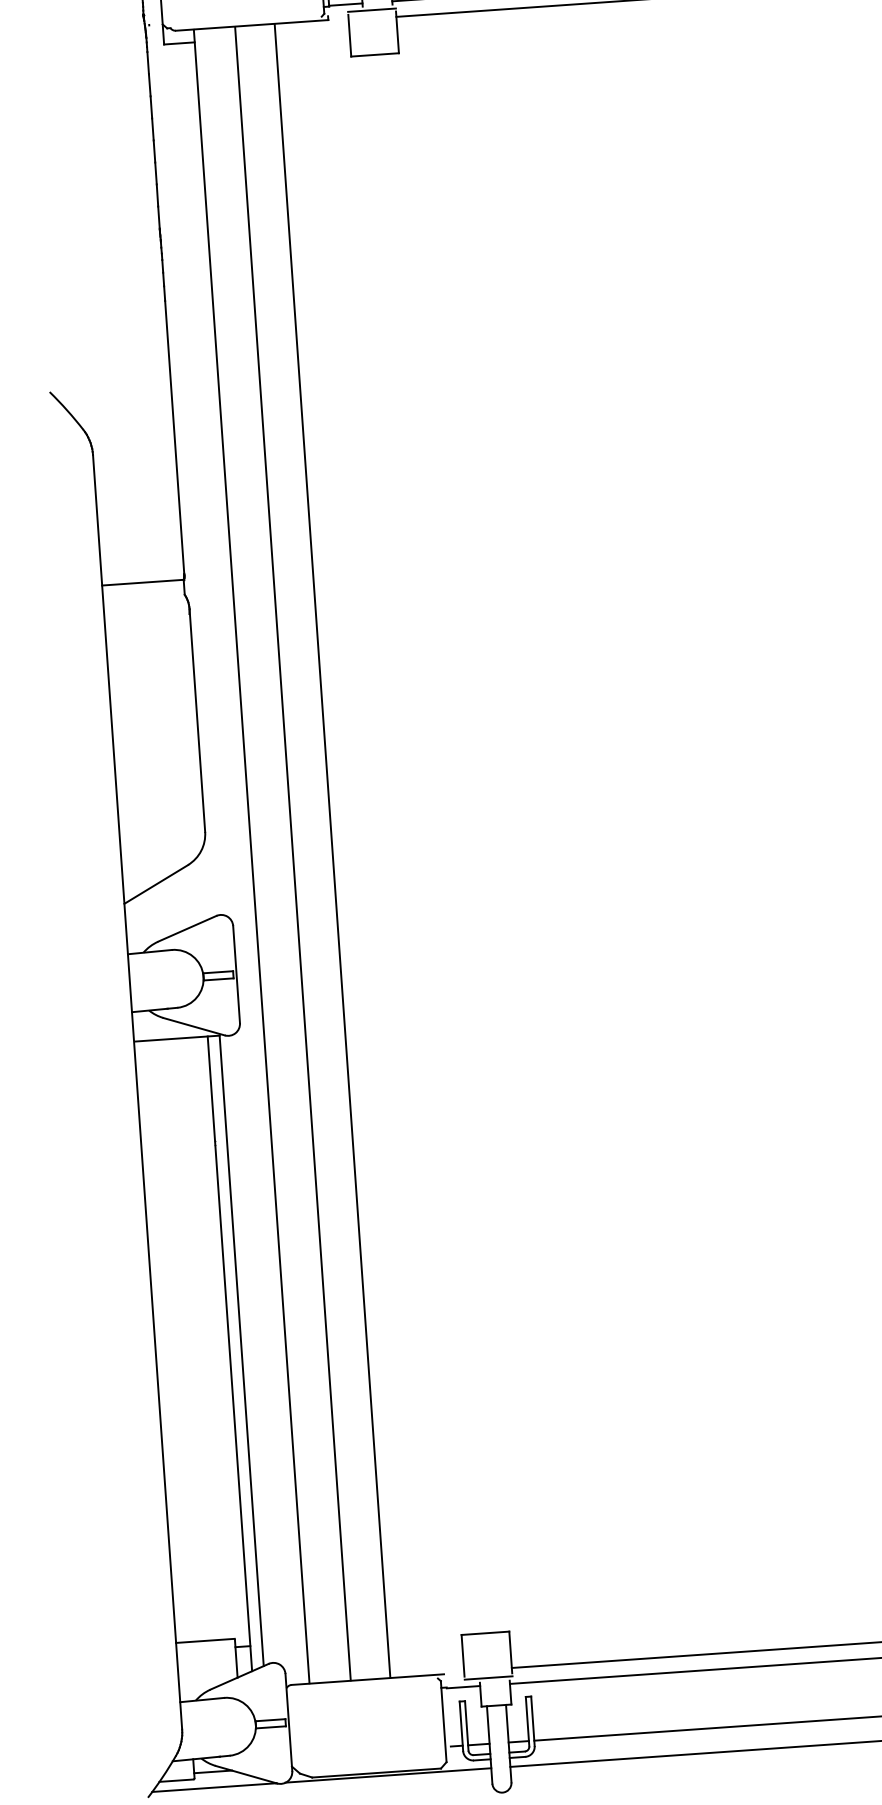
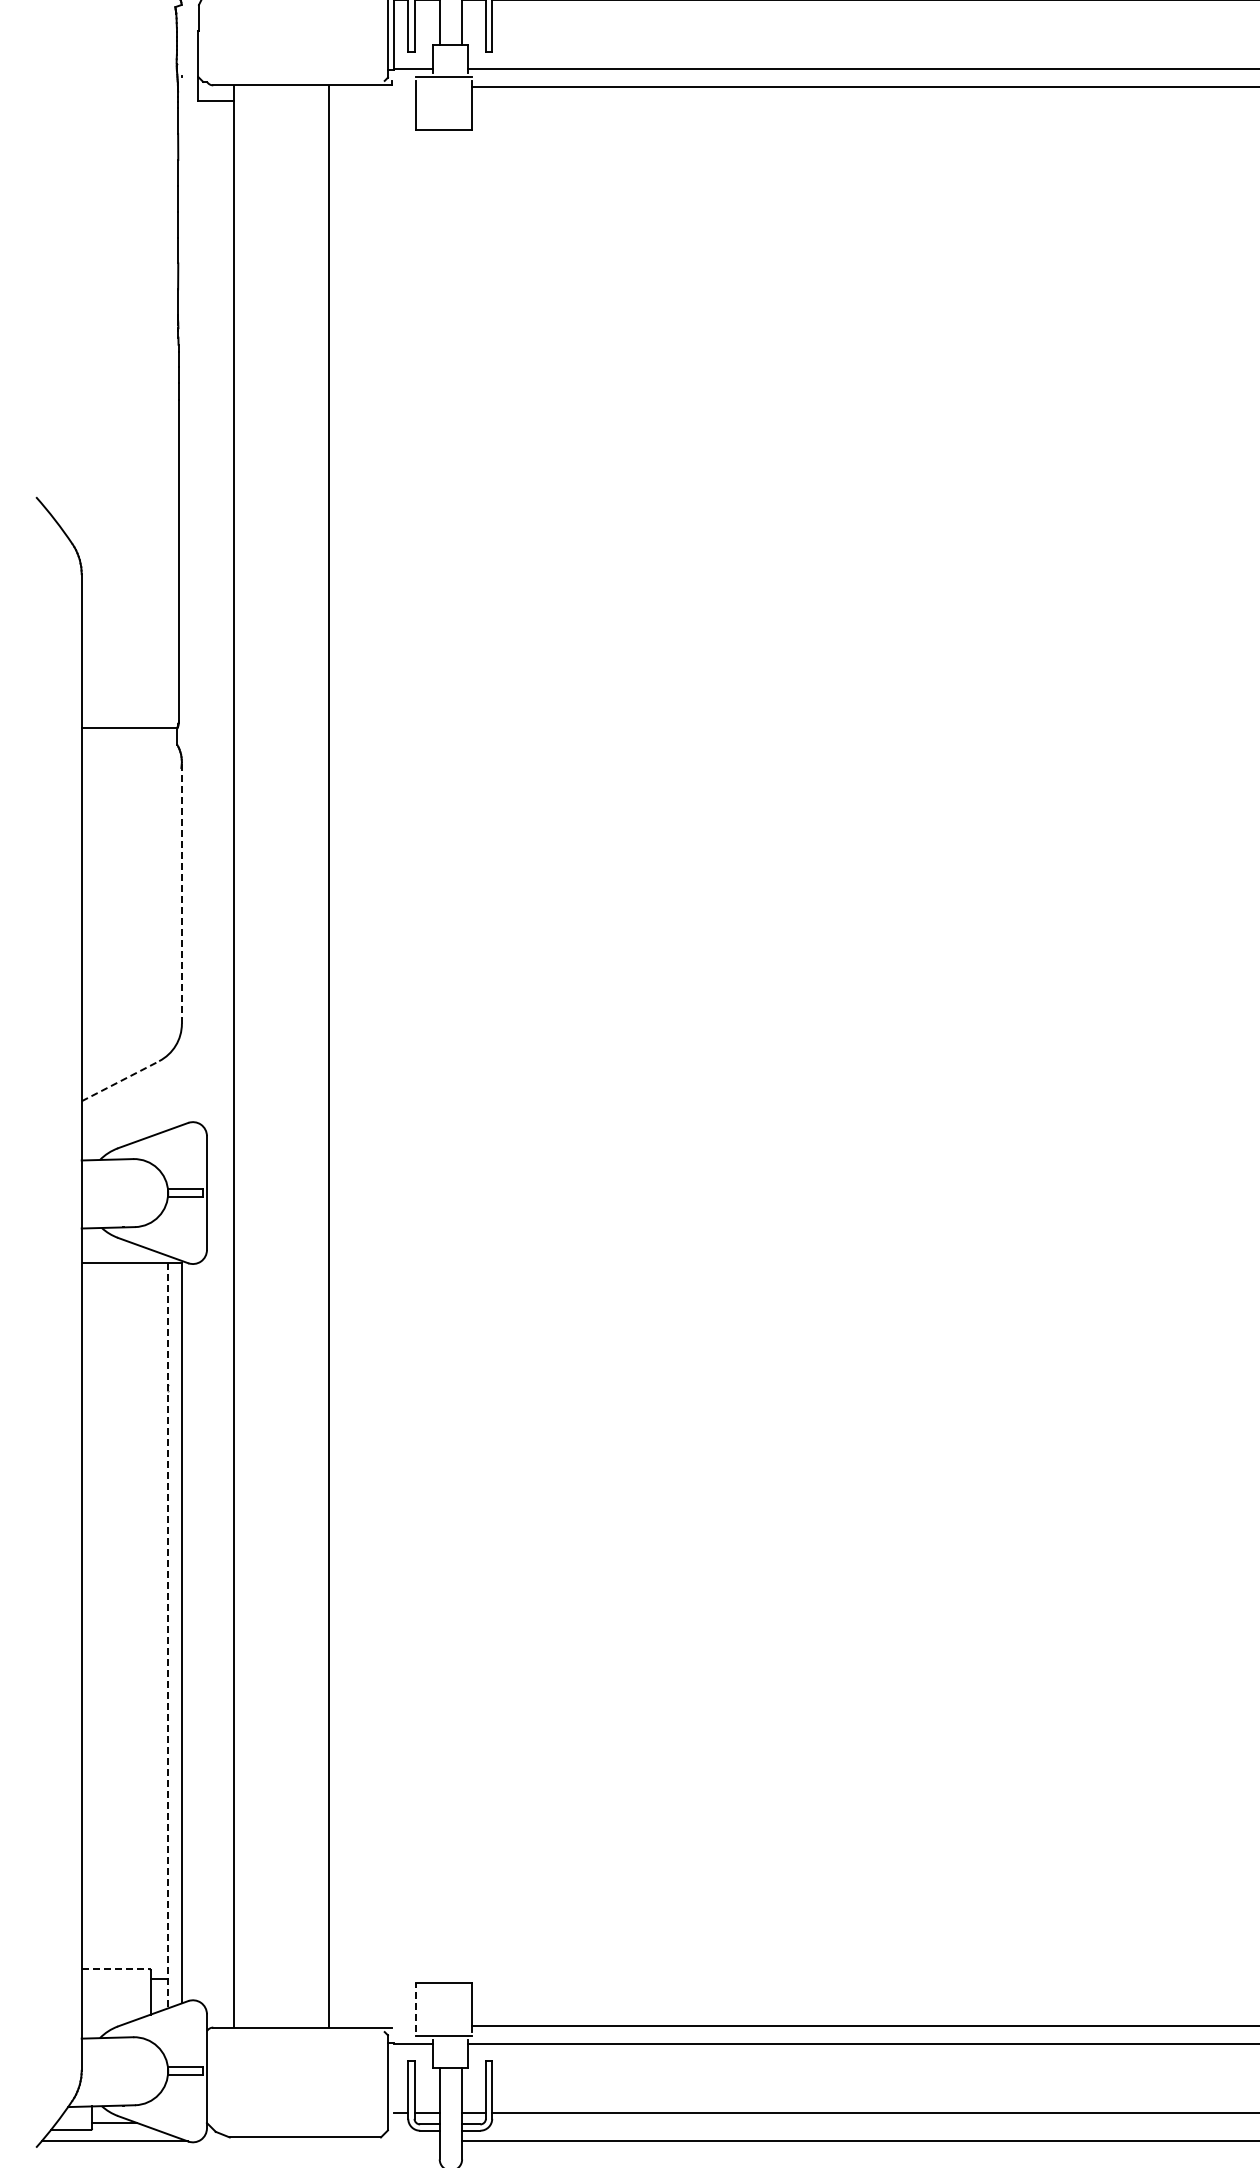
line: (197, 720) -> (181, 893), solid -> dashed
line: (292, 853) -> (282, 1056), removed
line: (156, 884) -> (120, 1081), solid -> dashed
line: (230, 1353) -> (168, 1635), solid -> dashed
line: (205, 1641) -> (116, 1969), solid -> dashed
line: (462, 1655) -> (415, 2007), solid -> dashed
line: (388, 1775) -> (318, 2141), removed

